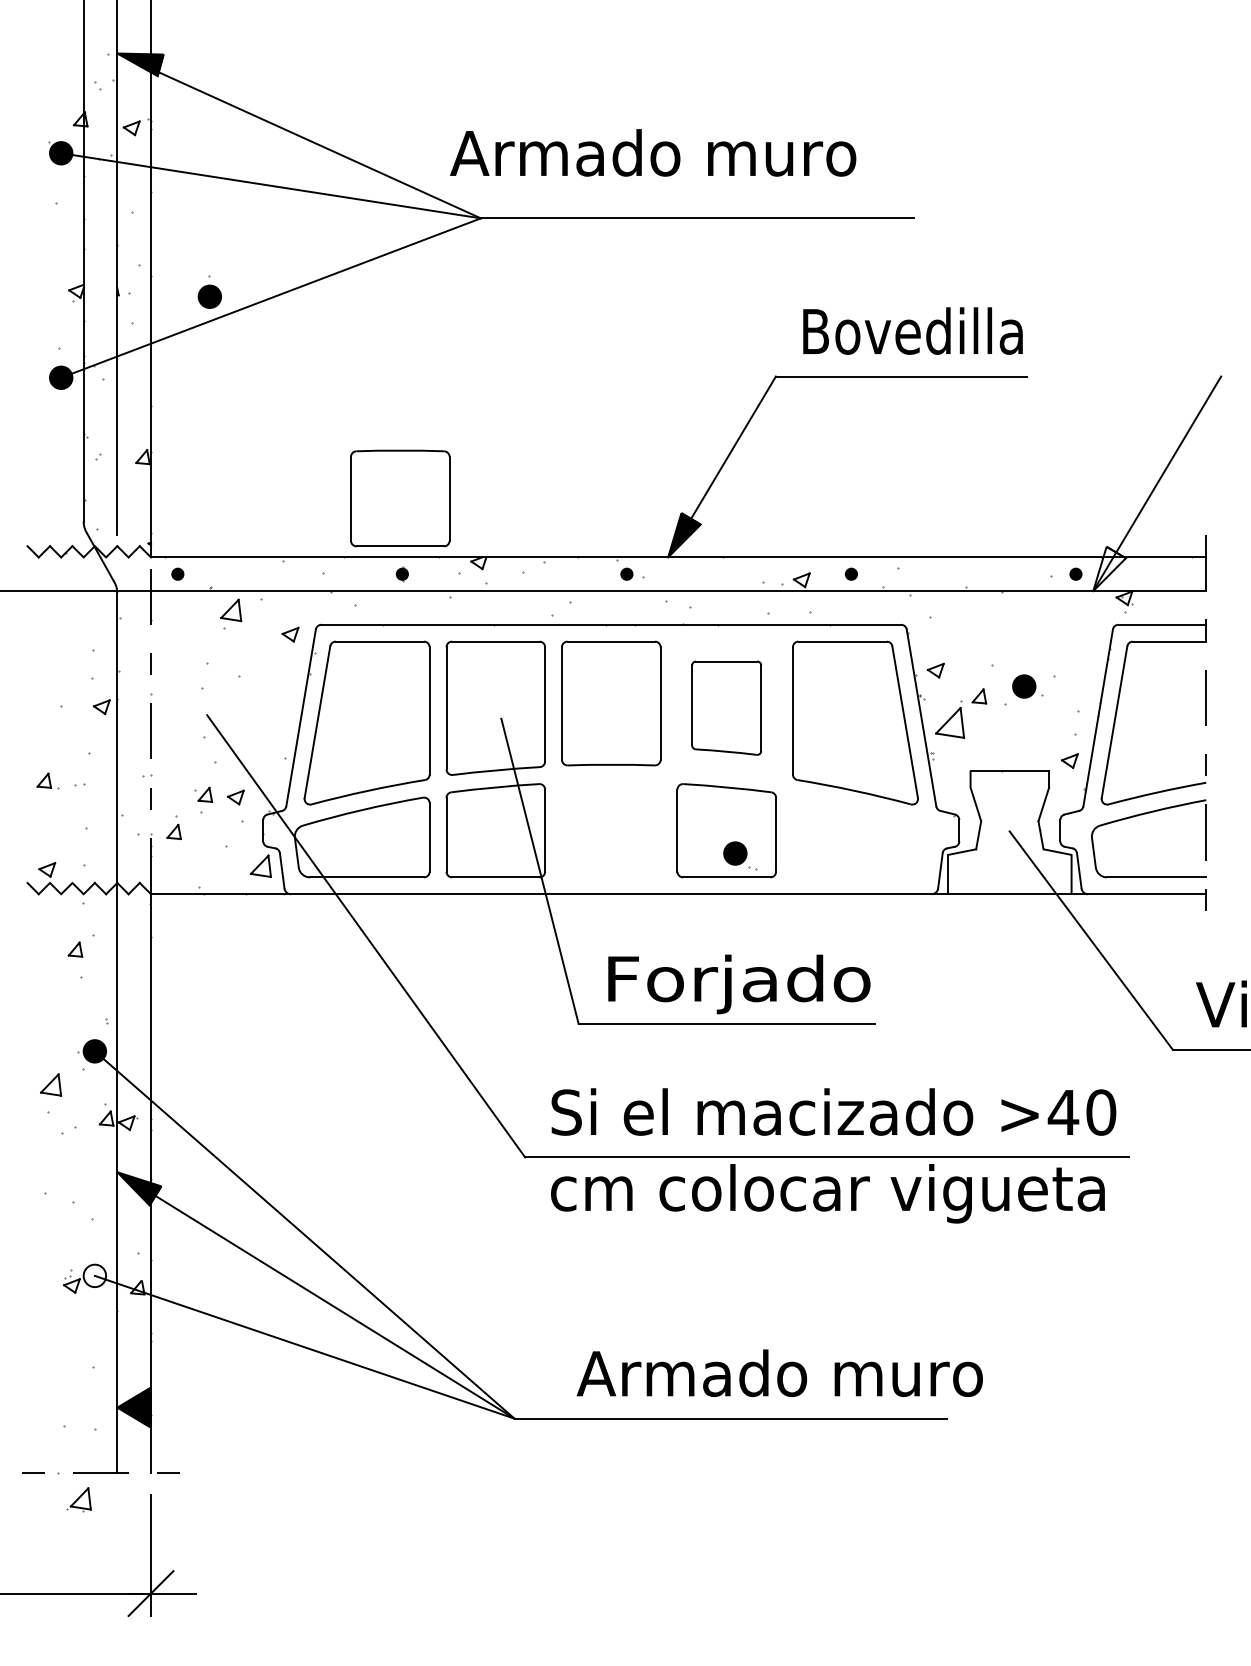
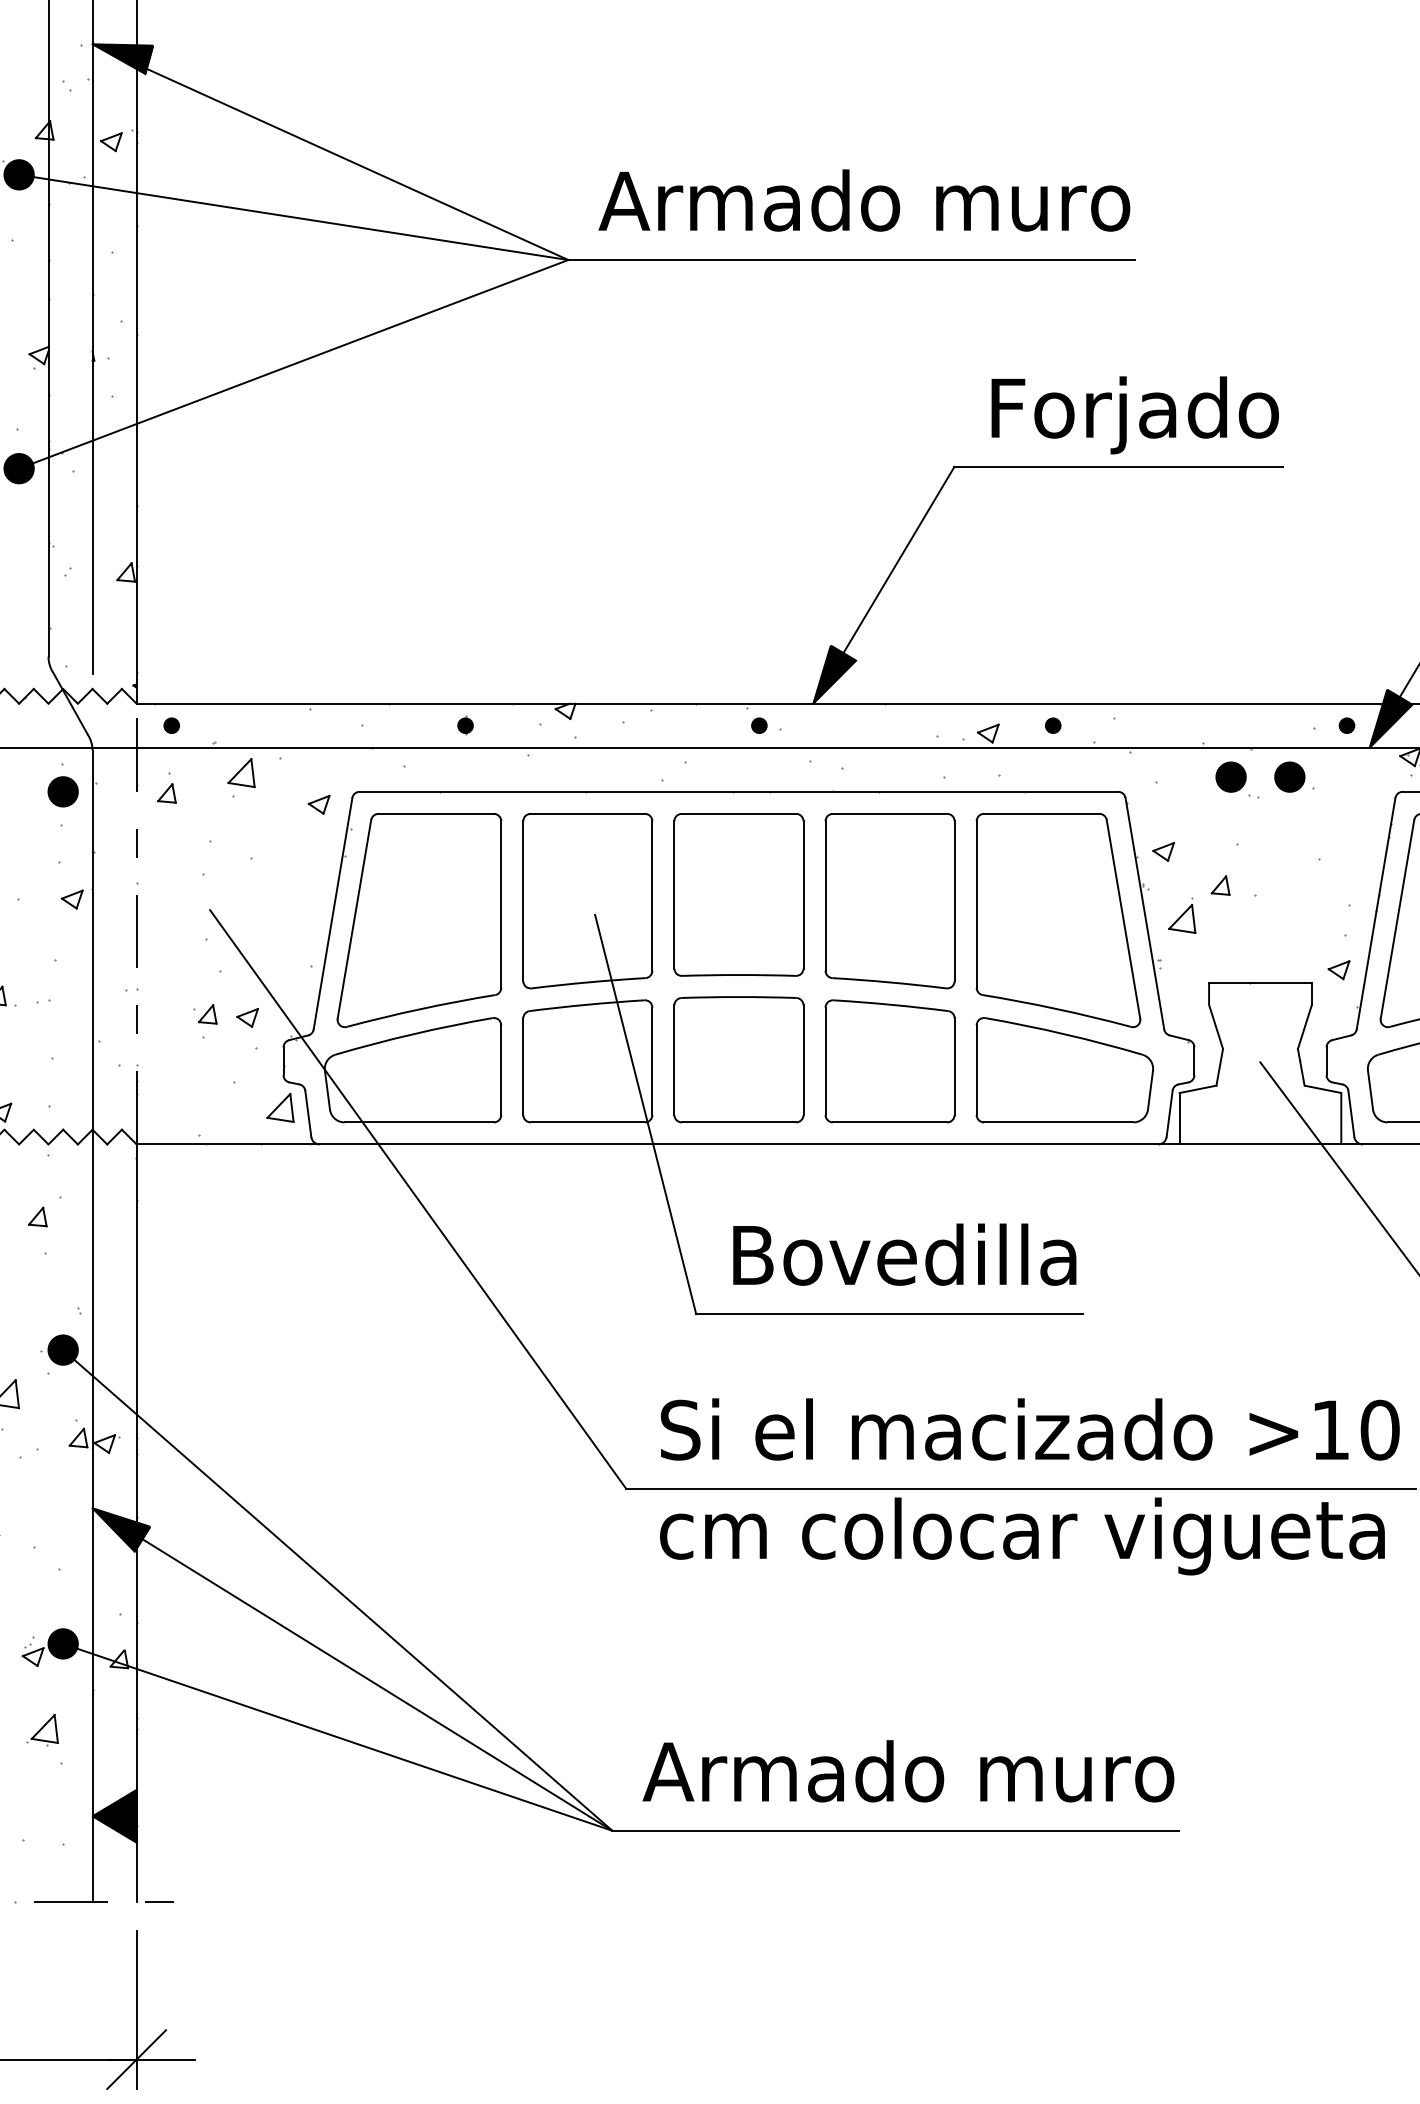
text: (653, 152) -> (864, 199), moved
part: (209, 291) -> (62, 784), moved
text: (913, 336) -> (1134, 414), Bovedilla -> Forjado
part: (400, 498) -> (739, 1059), moved
fill: (1109, 568) -> (1390, 718), added
part: (1027, 686) -> (1294, 777), moved
part: (726, 707) -> (889, 900), size x1.43
part: (949, 719) -> (1181, 915), size x0.71
part: (173, 827) -> (166, 787), moved
part: (860, 837) -> (1065, 1070), added
part: (740, 855) -> (1237, 779), moved
text: (738, 984) -> (905, 1262), Forjado -> Bovedilla
text: (1063, 1112) -> (1330, 1430), >40 -> >10
fill: (94, 1275) -> (62, 1643), added
text: (779, 1372) -> (908, 1770), moved
part: (78, 1499) -> (41, 1729), moved

